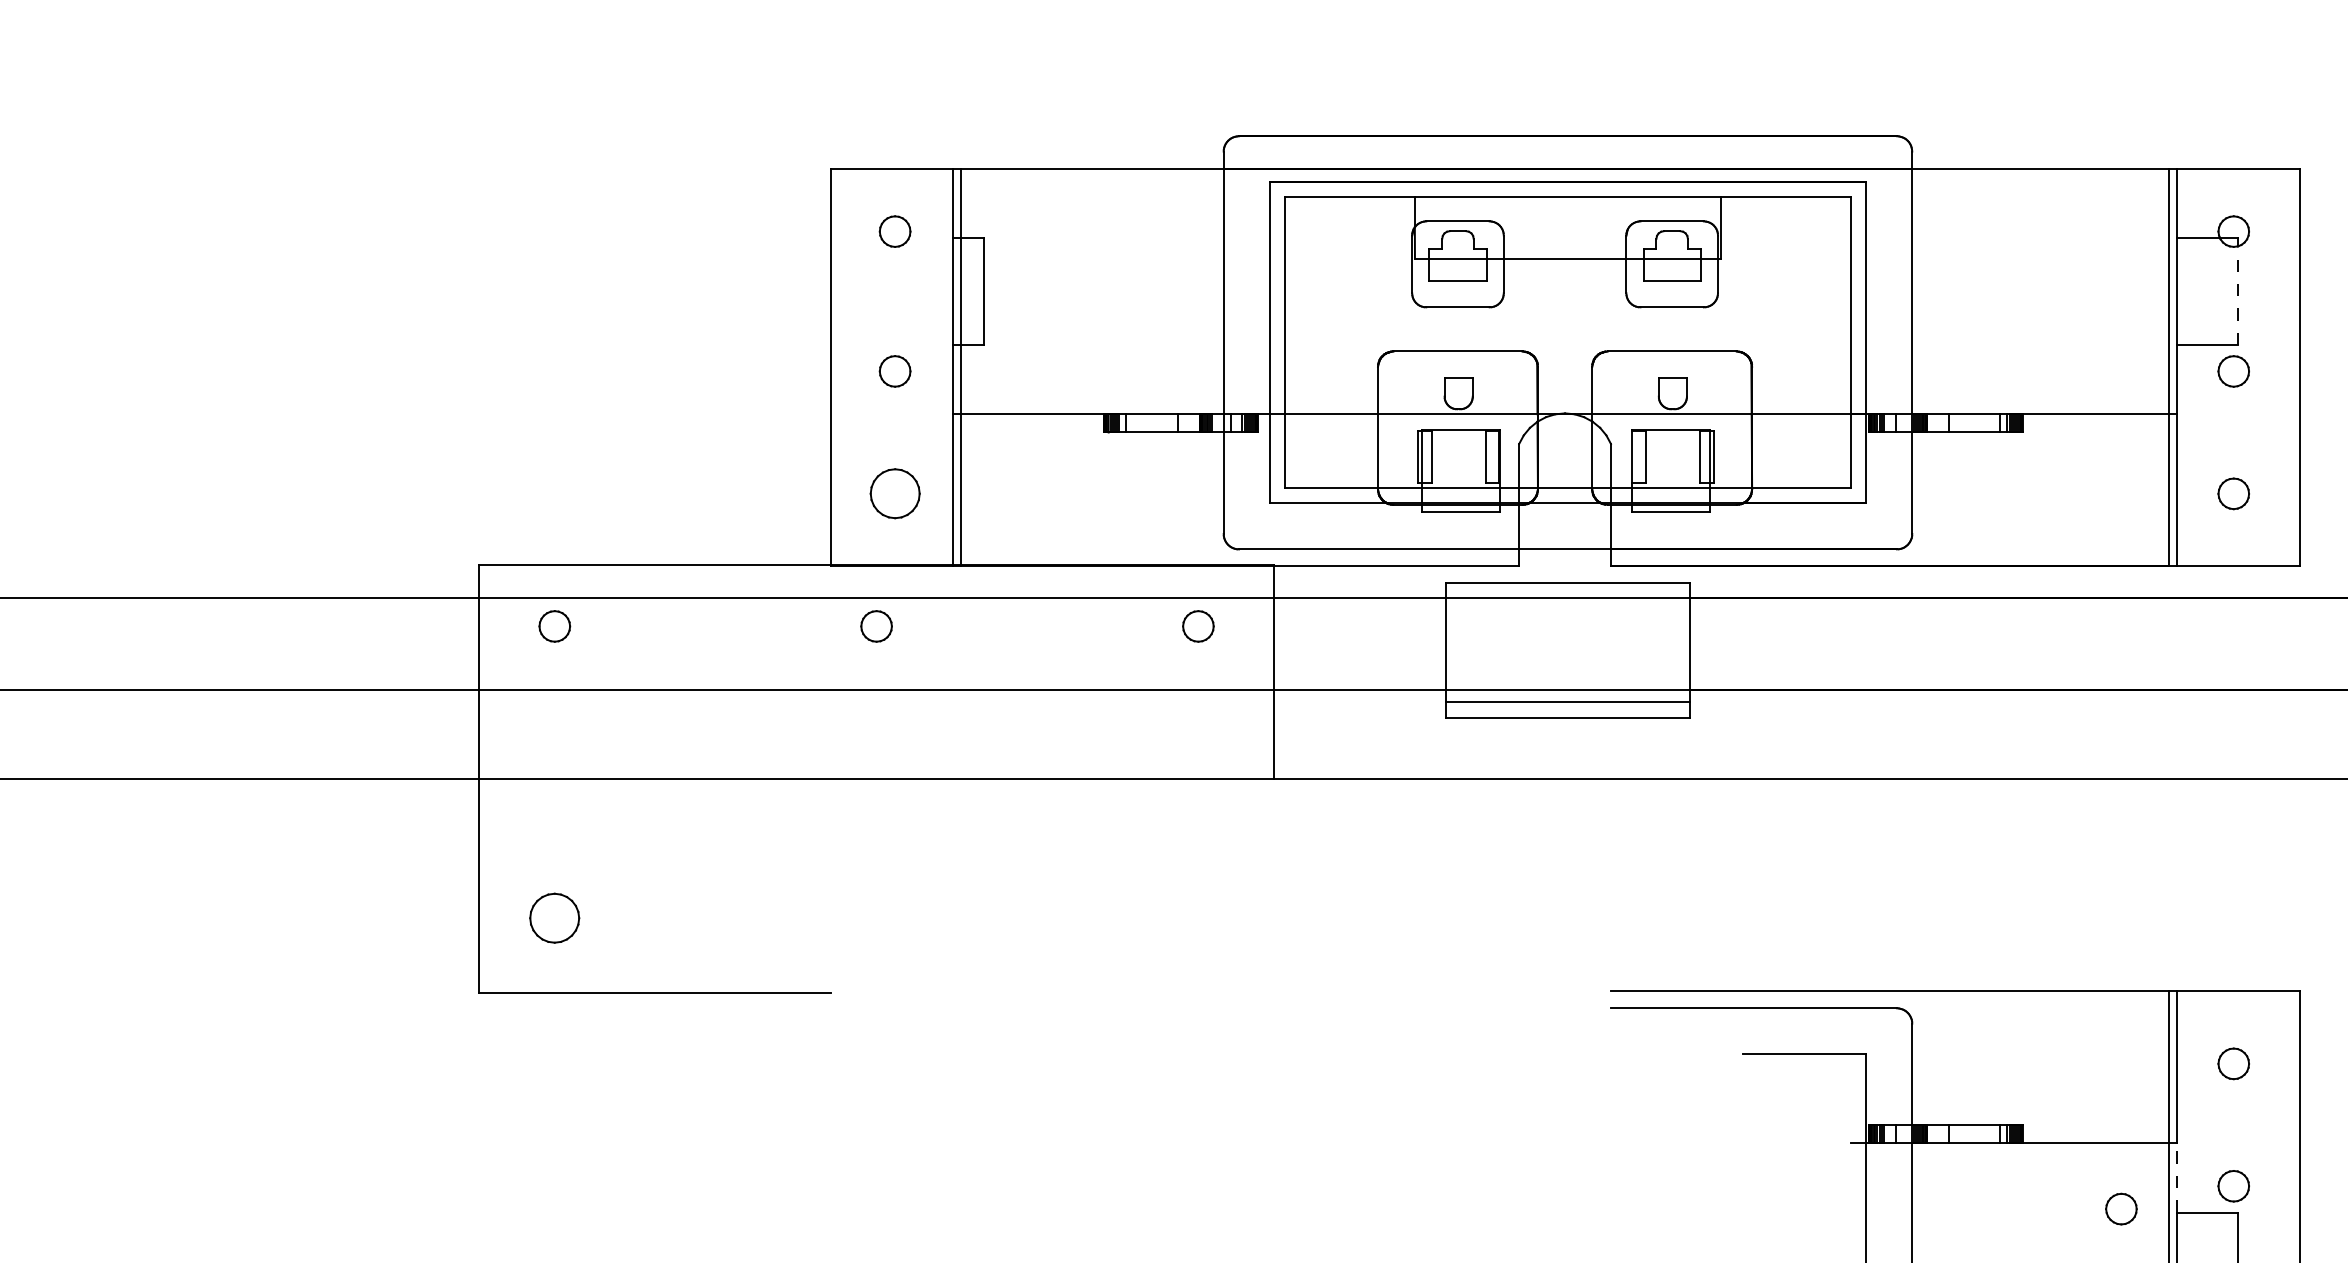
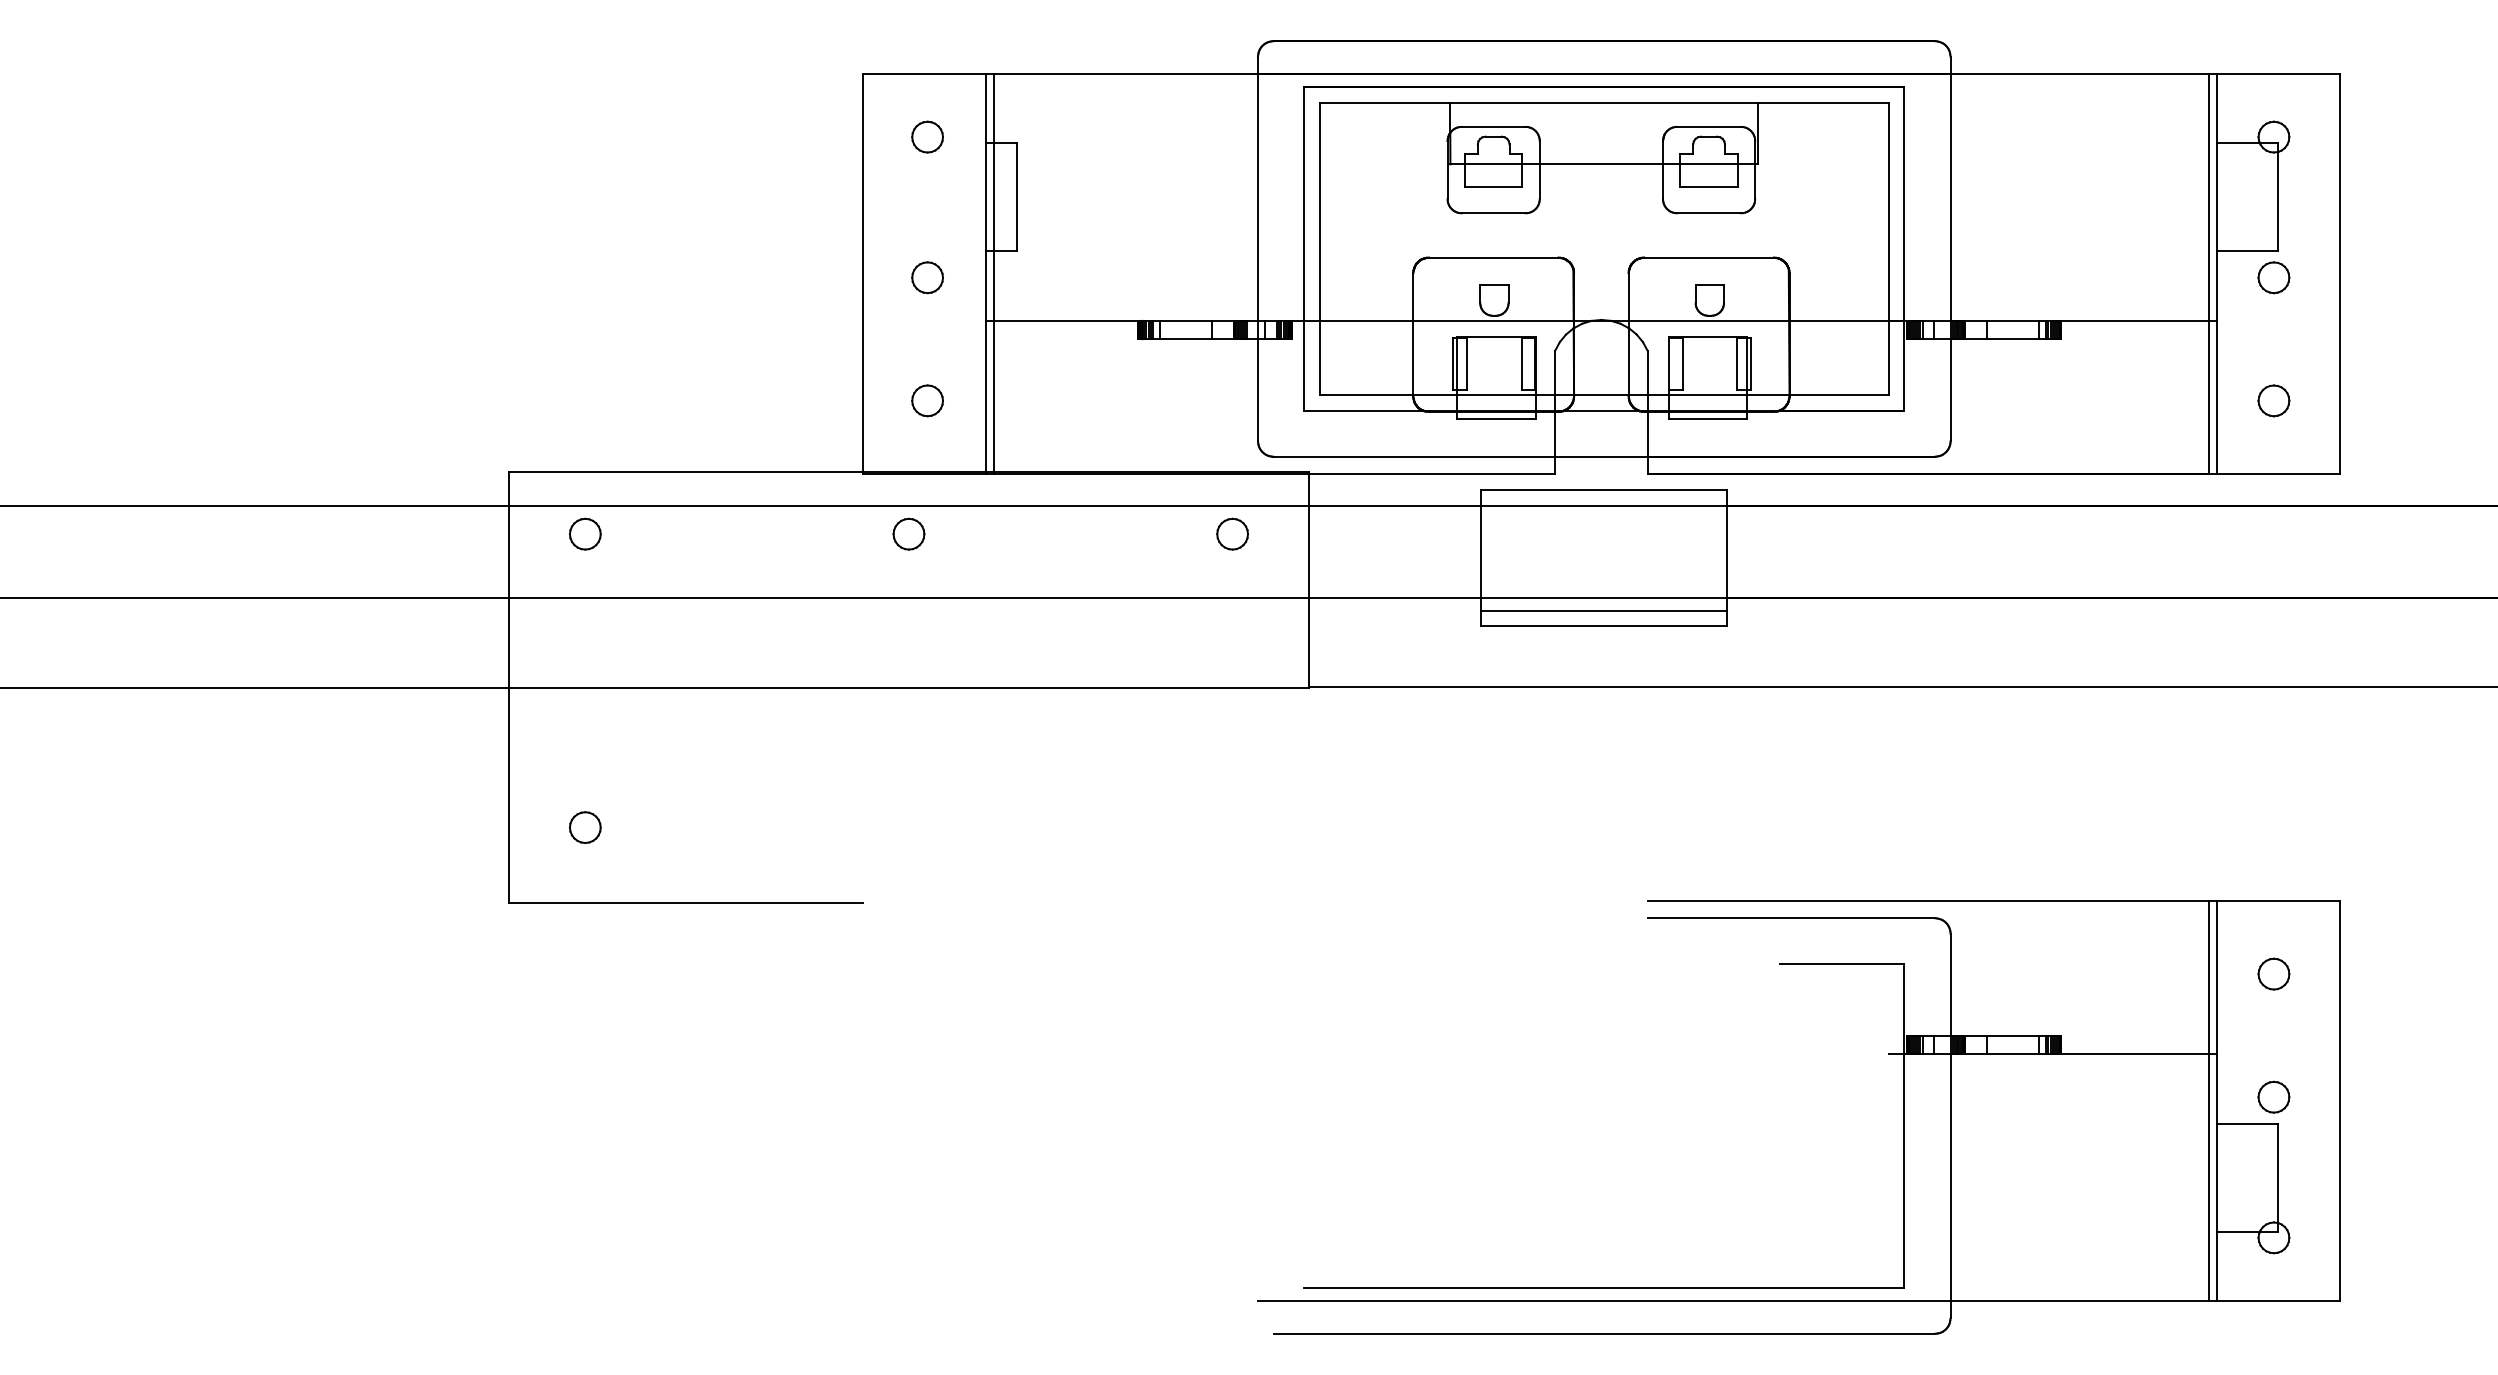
line: (2238, 295) -> (2278, 201), dashed -> solid
part: (895, 493) -> (927, 400), size x0.62
part: (554, 918) -> (585, 827), size x0.62
line: (2176, 1177) -> (2216, 1088), dashed -> solid
part: (2120, 1208) -> (2160, 1119), removed

